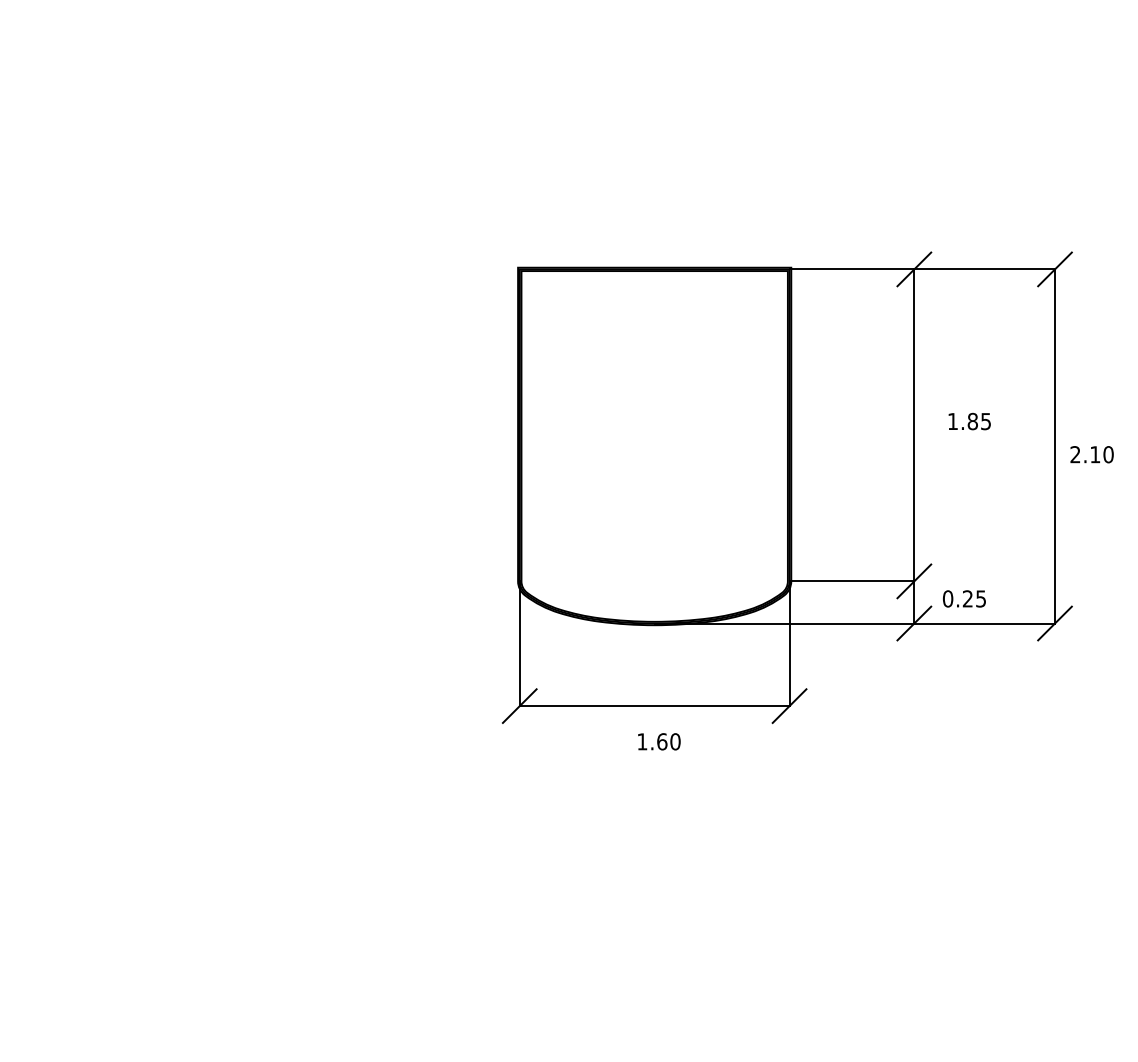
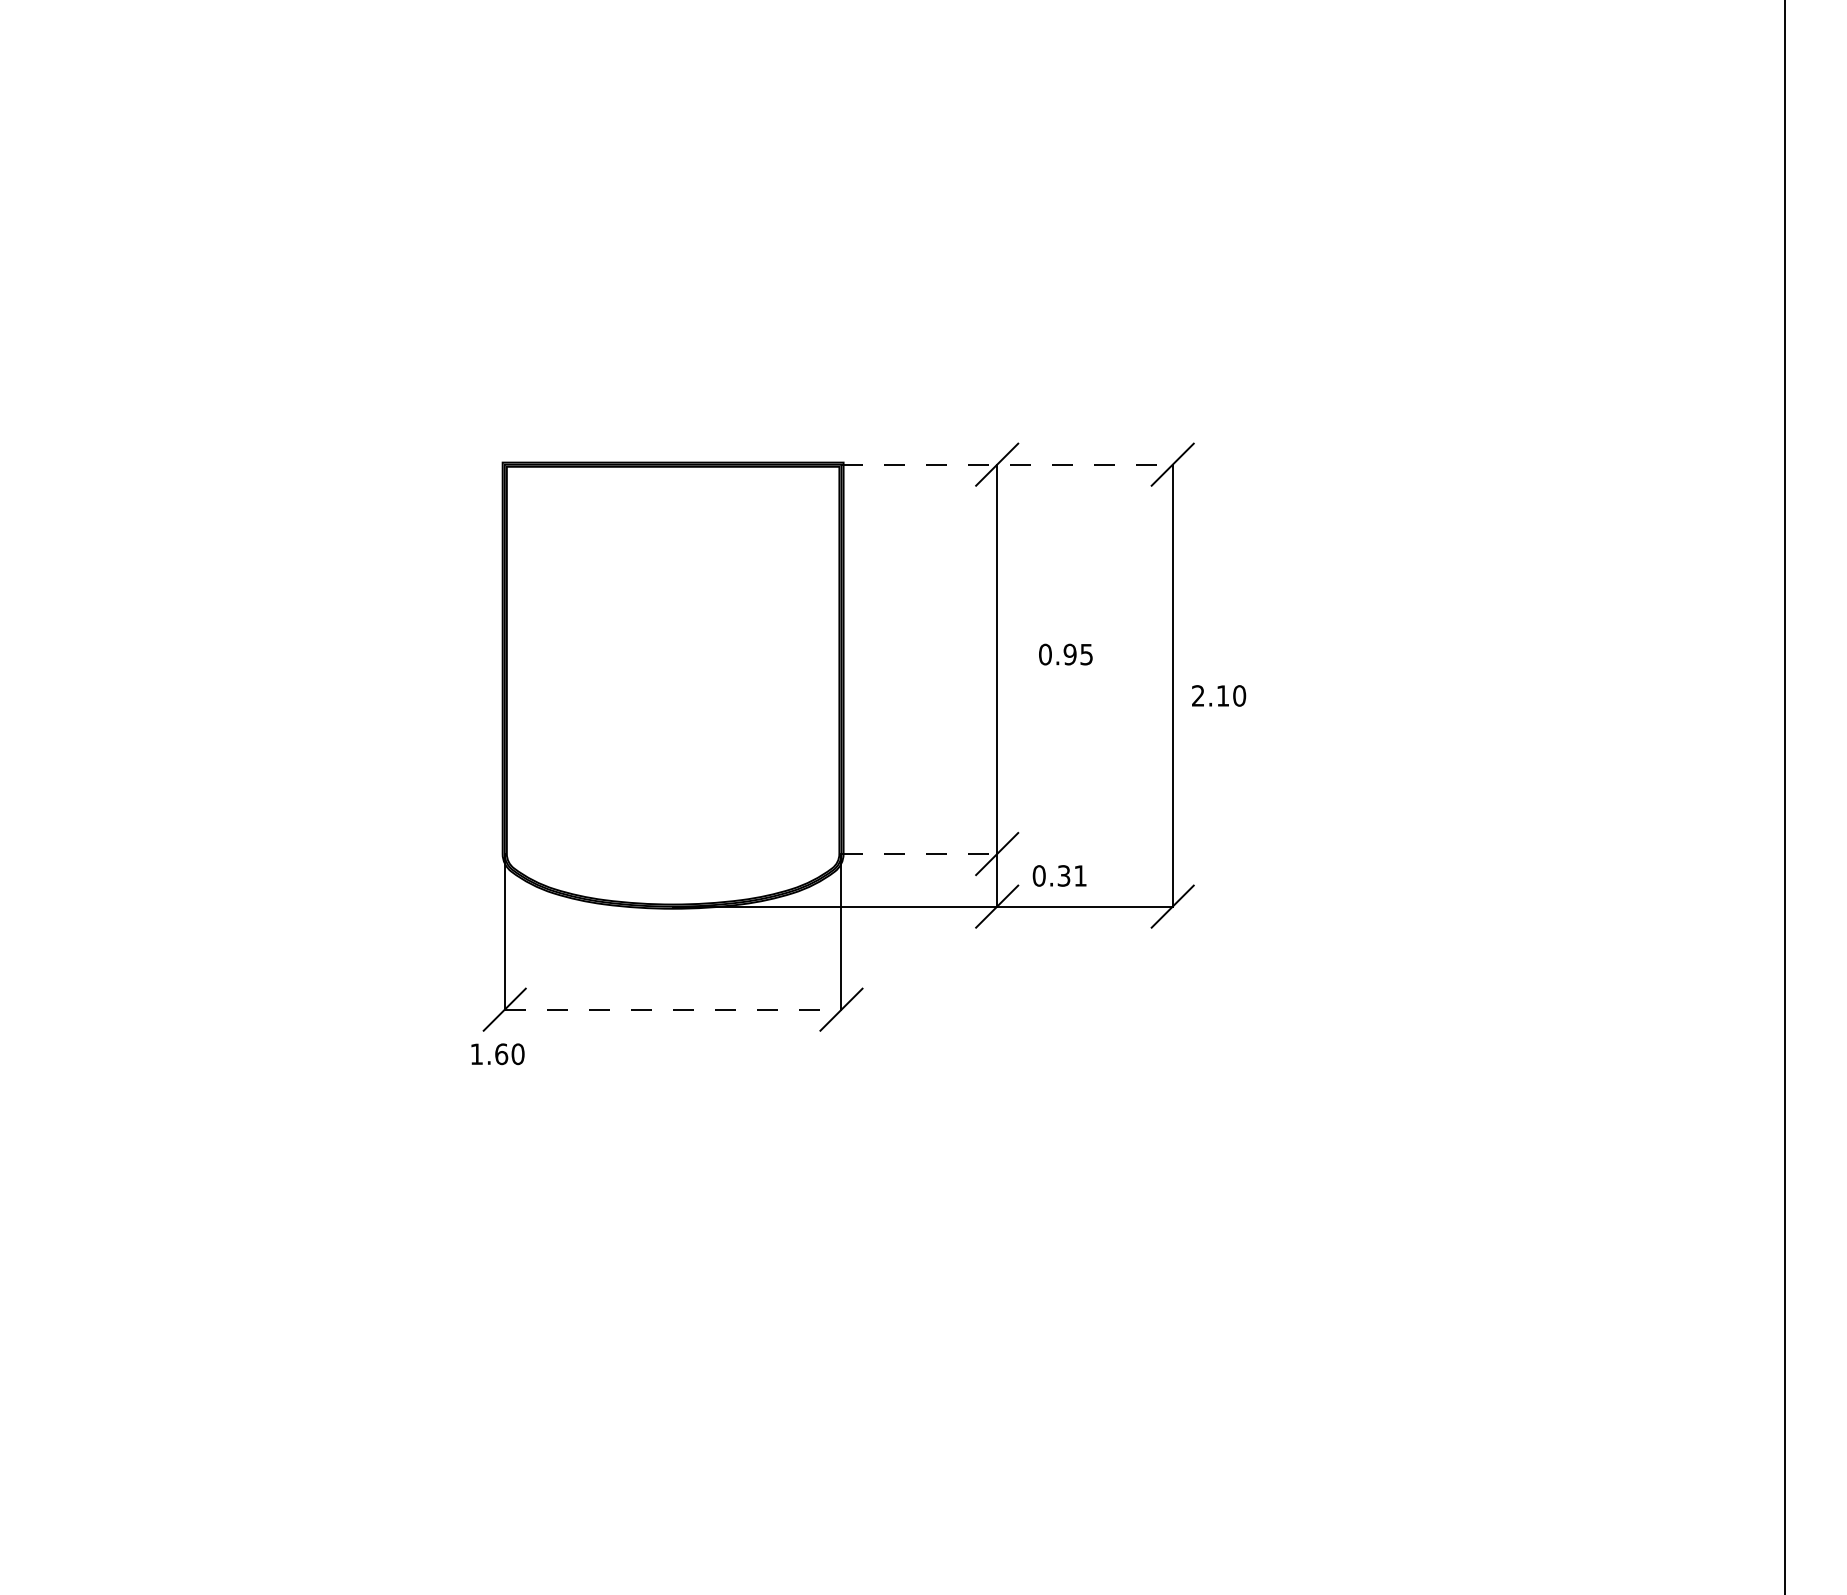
line: (922, 269) -> (1007, 464), solid -> dashed
text: (962, 421) -> (1057, 654), 1.85 -> 0.95
line: (852, 581) -> (919, 854), solid -> dashed
text: (973, 598) -> (1071, 875), 0.25 -> 0.31
line: (654, 705) -> (673, 1009), solid -> dashed
text: (658, 742) -> (497, 1054), moved

